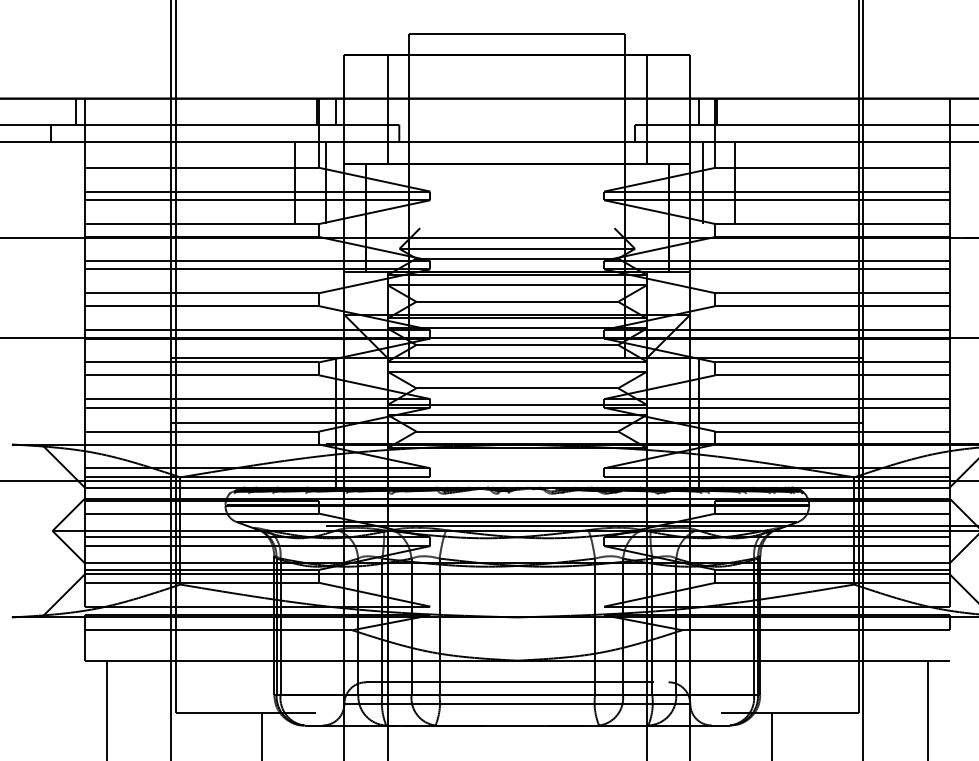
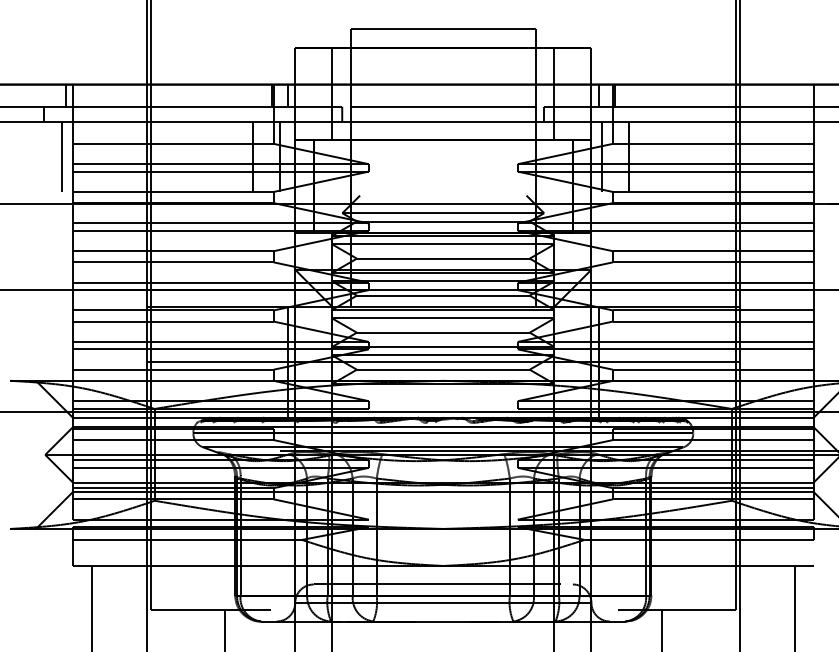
line: (517, 124) -> (443, 106), added
line: (72, 182) -> (62, 156), added

